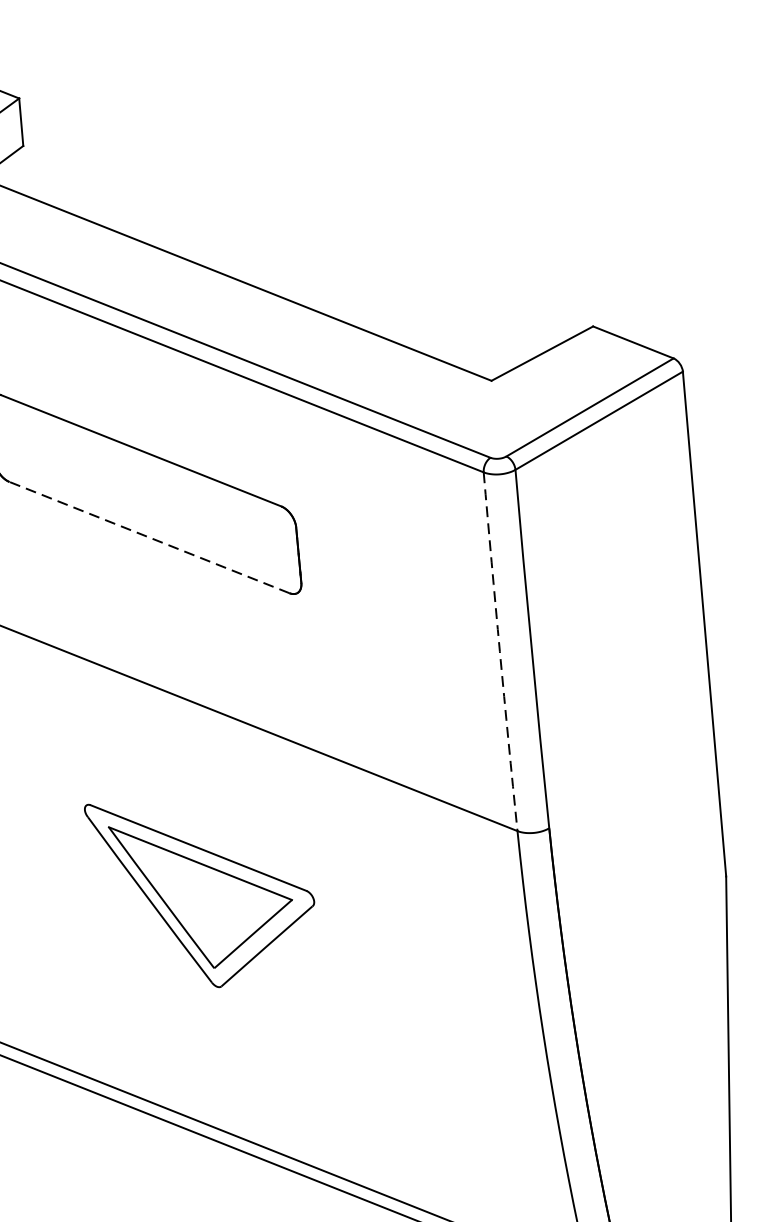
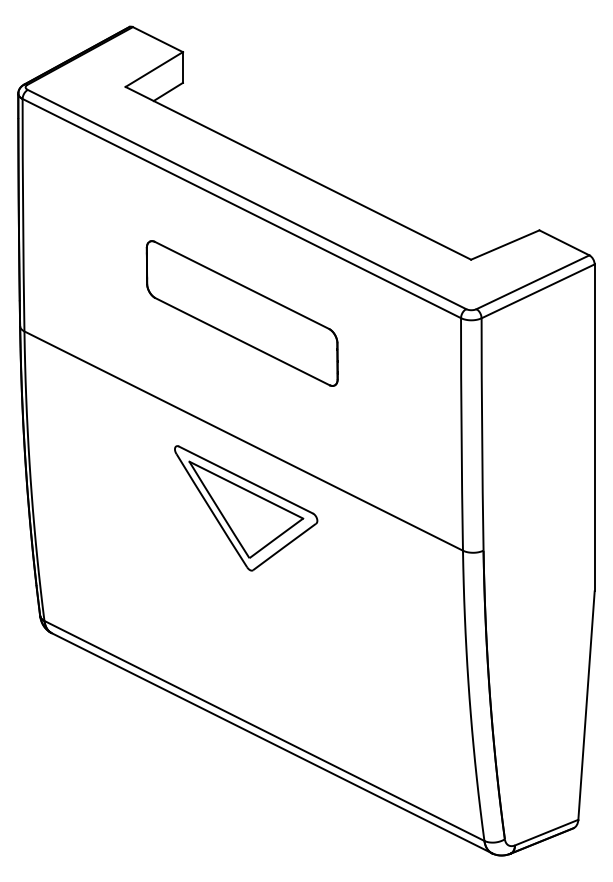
line: (149, 537) -> (242, 341), dashed -> solid
arc: (499, 651) -> (461, 434), dashed -> solid
part: (203, 891) -> (246, 508), moved

